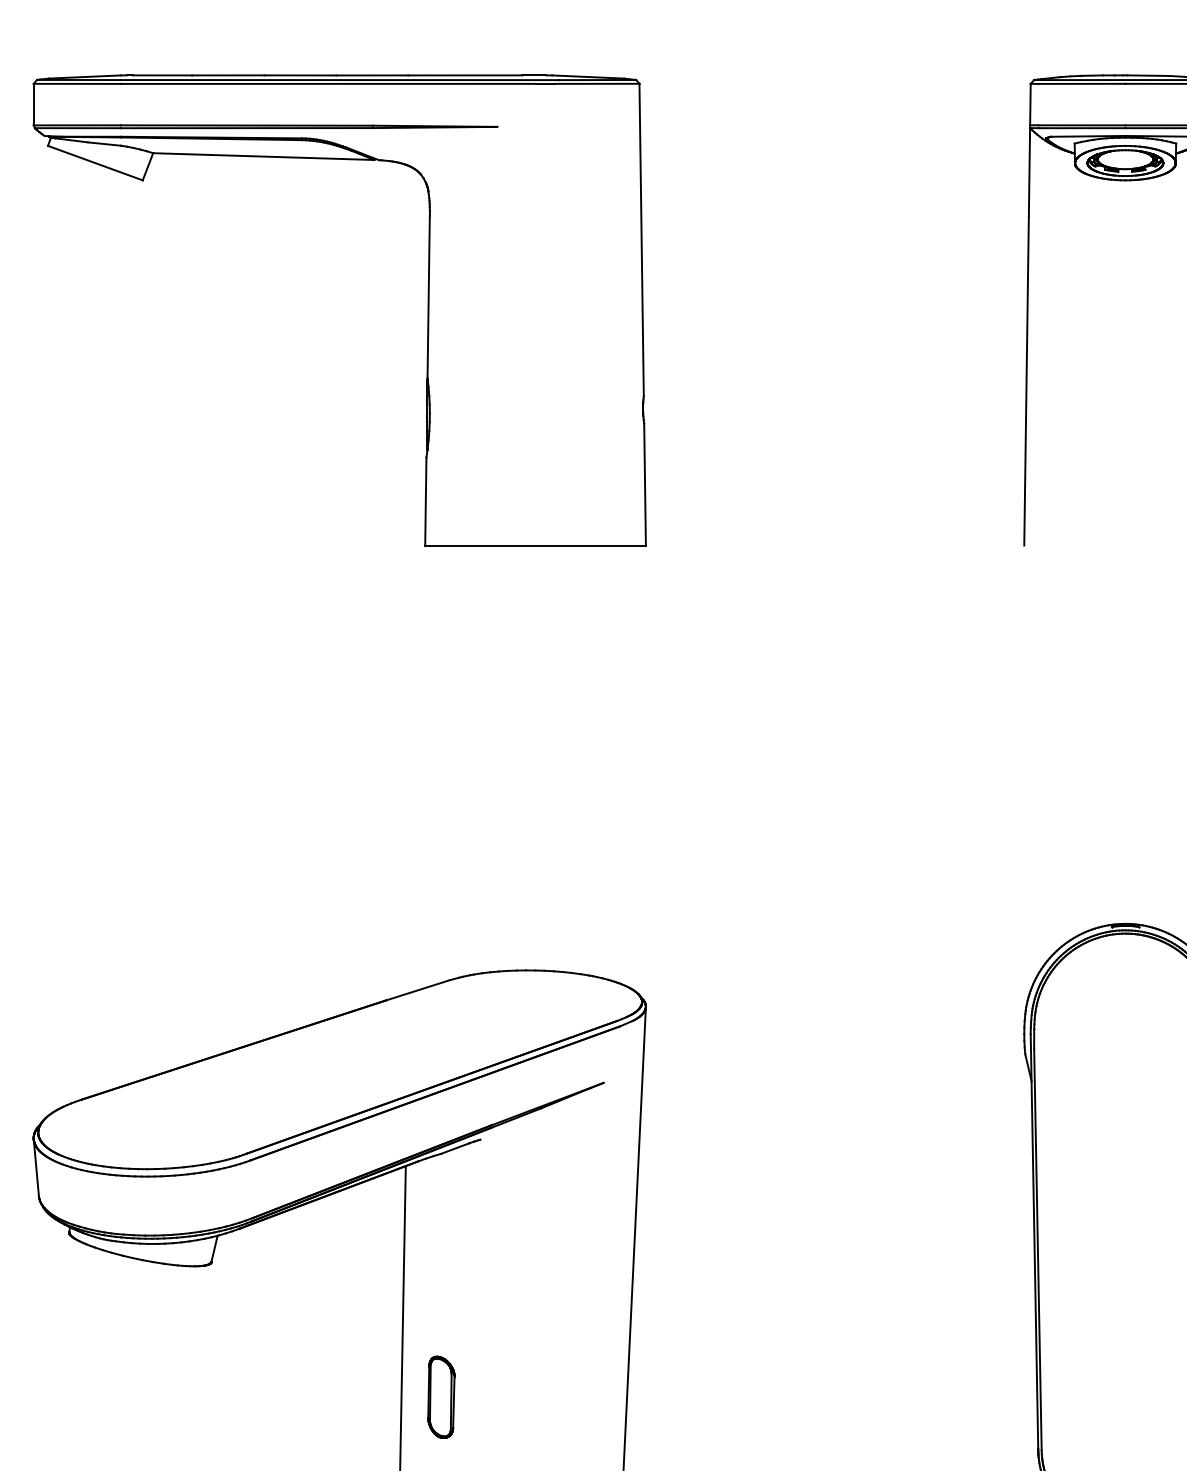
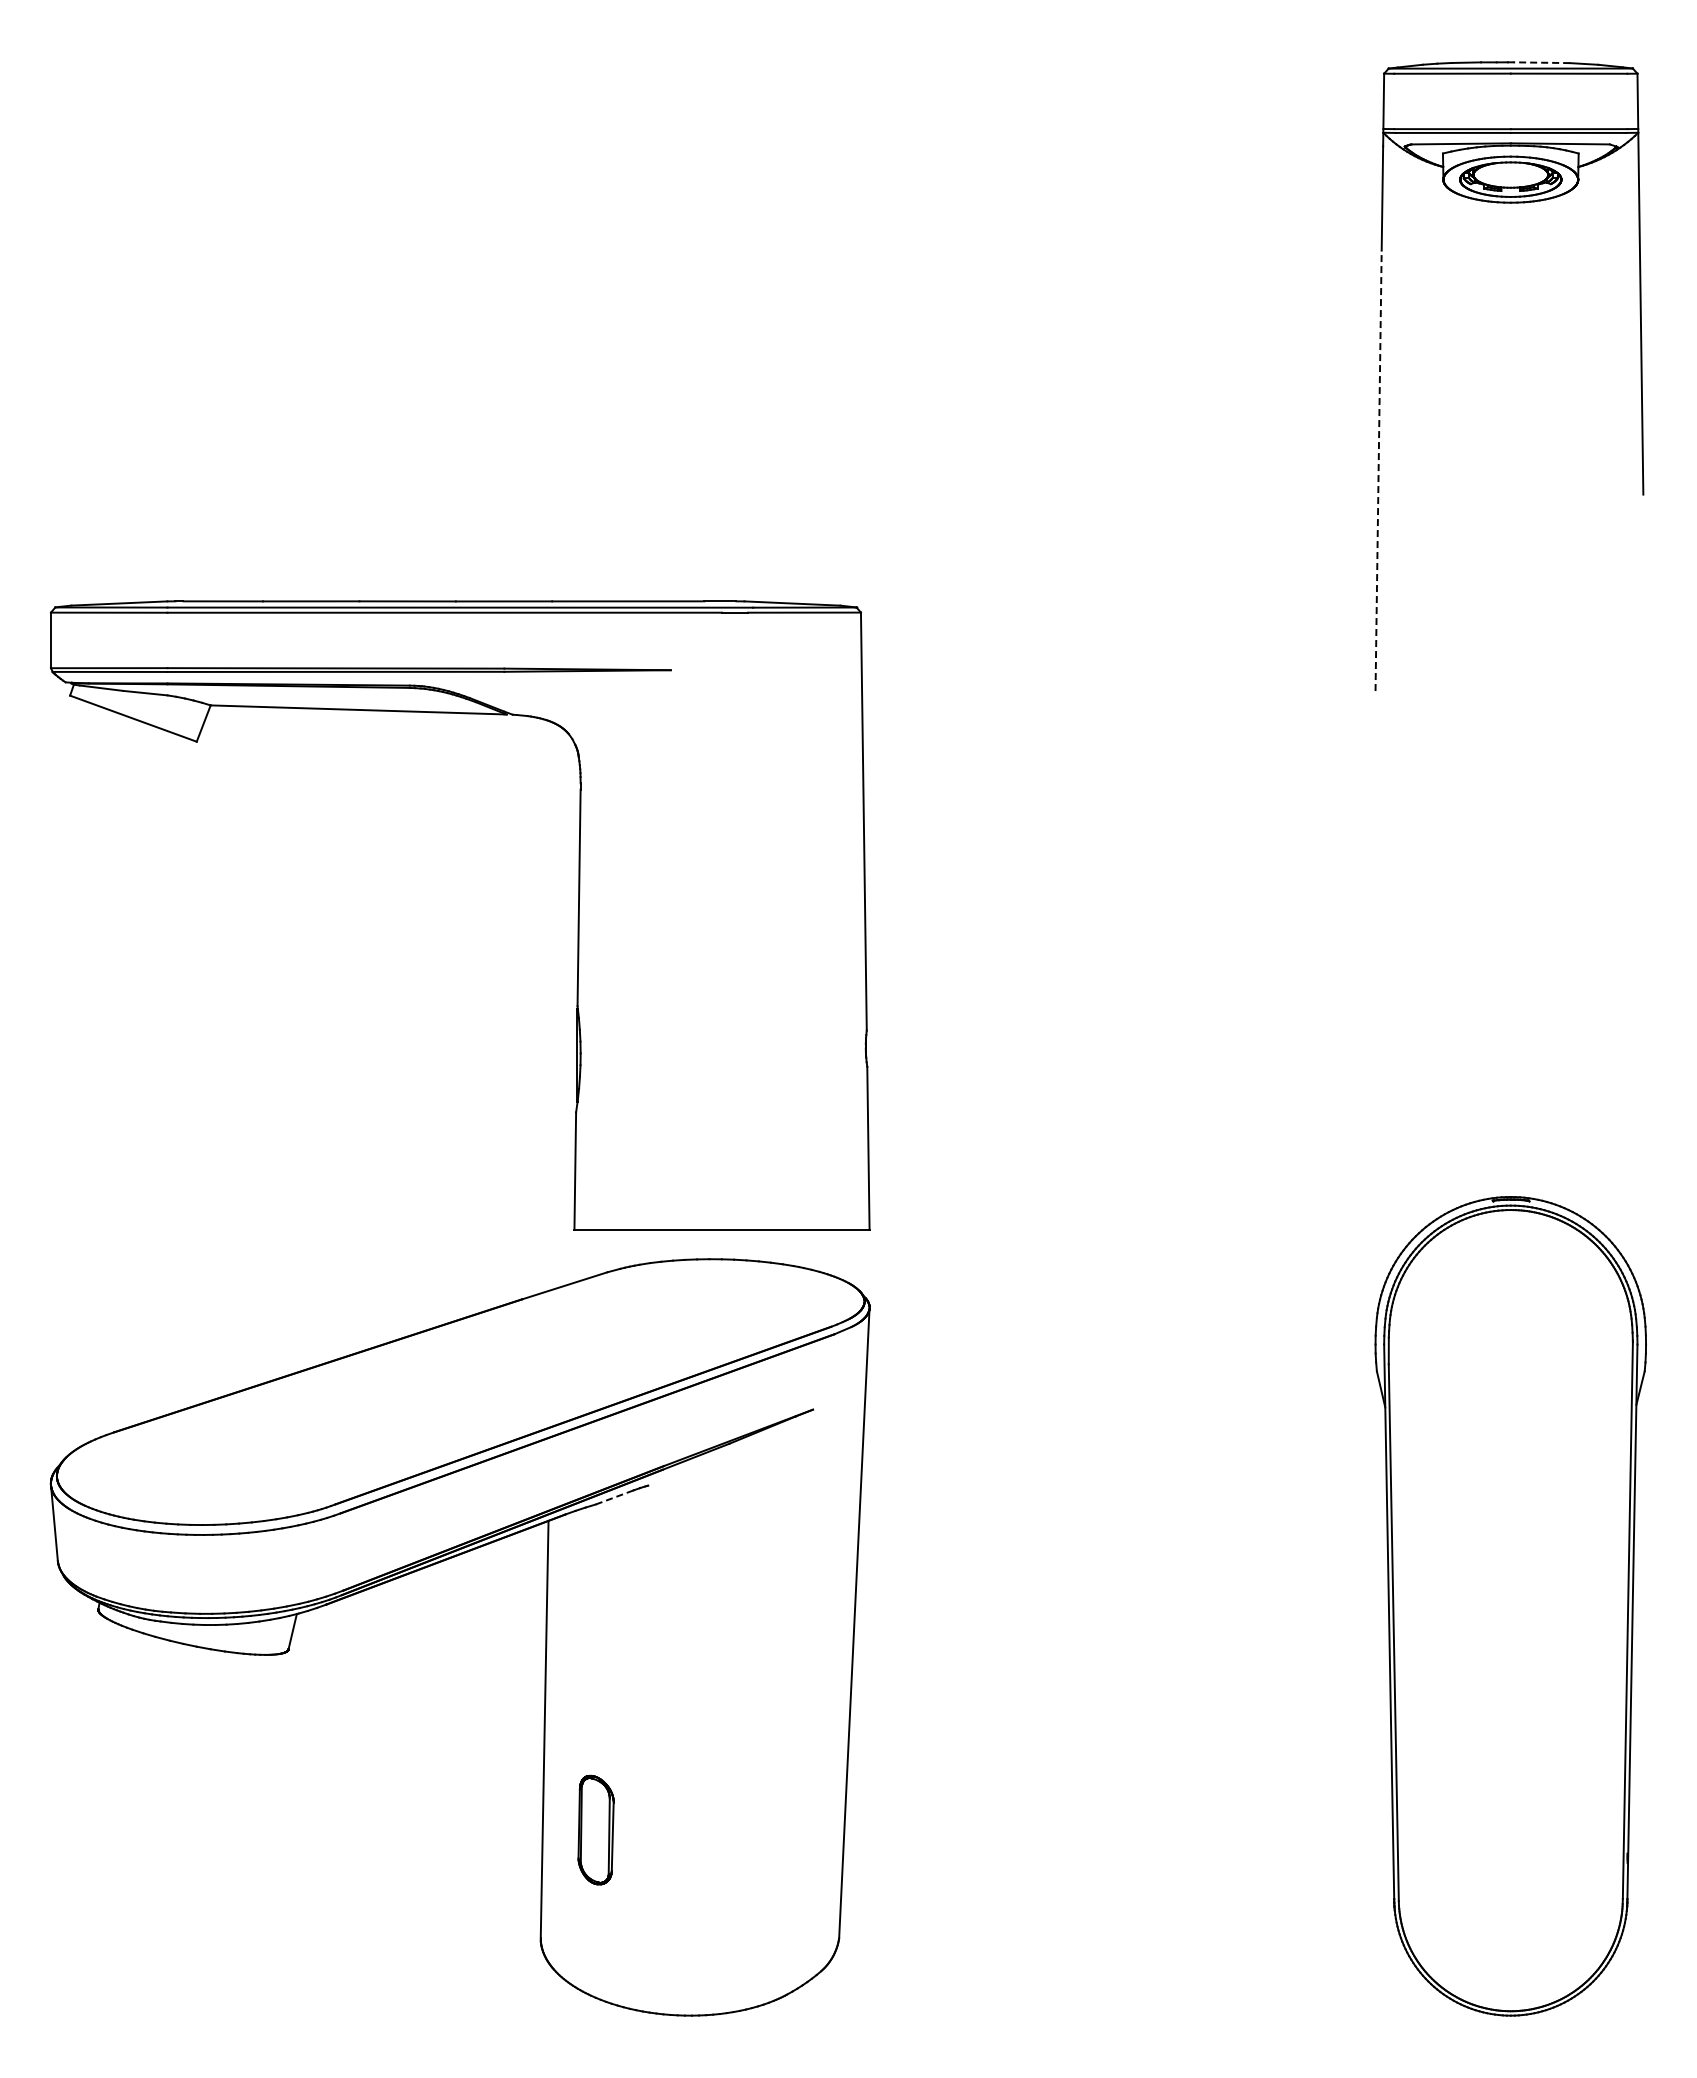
line: (1148, 75) -> (1541, 62), solid -> dashed
part: (427, 311) -> (577, 916), moved
line: (1026, 380) -> (1378, 470), solid -> dashed
line: (455, 1148) -> (615, 1497), solid -> dashed

